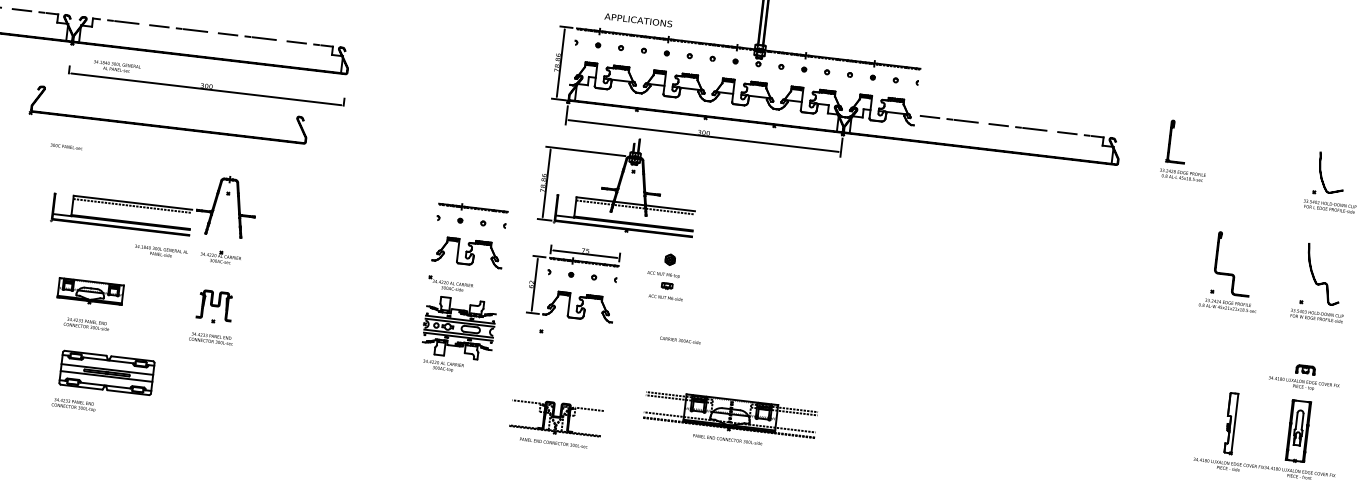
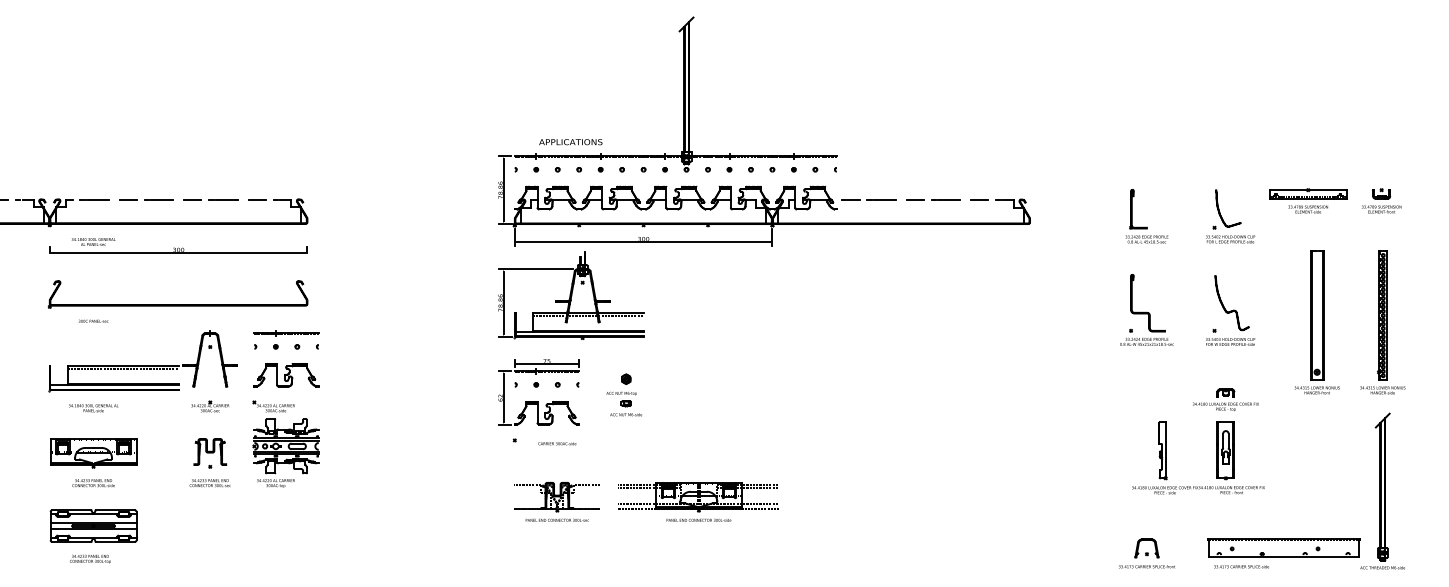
part: (167, 126) -> (177, 304), moved
text: (66, 145) -> (93, 320), moved
part: (1183, 161) -> (1146, 226), moved
text: (161, 252) -> (93, 408), moved
part: (665, 275) -> (623, 394), moved
part: (462, 287) -> (285, 408), moved
part: (90, 292) -> (93, 453), size x1.43
text: (680, 340) -> (557, 443), moved
part: (106, 372) -> (93, 525), moved
part: (555, 422) -> (556, 501), moved

